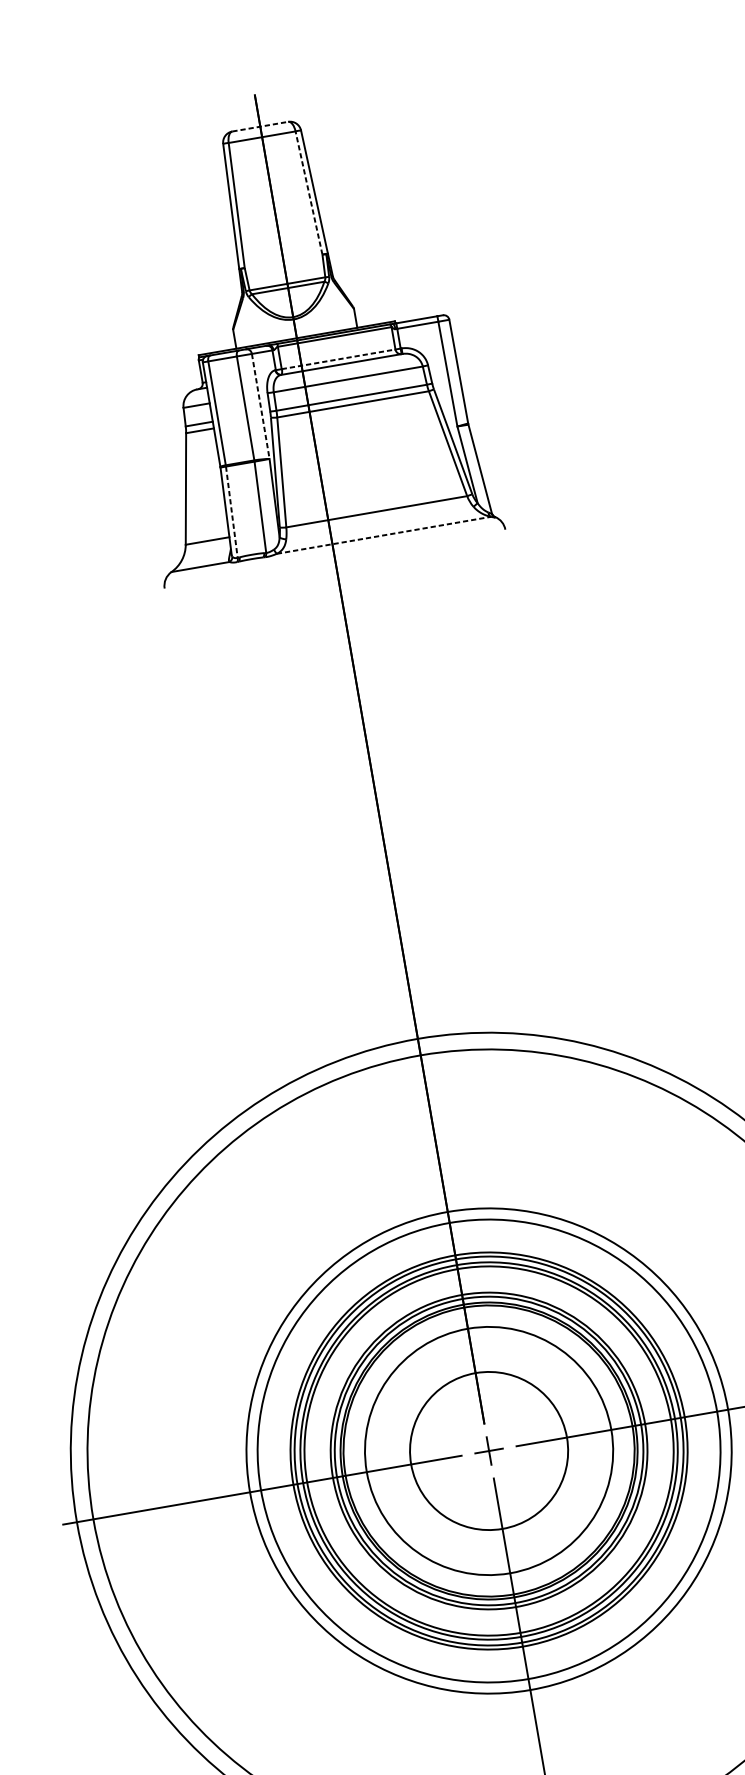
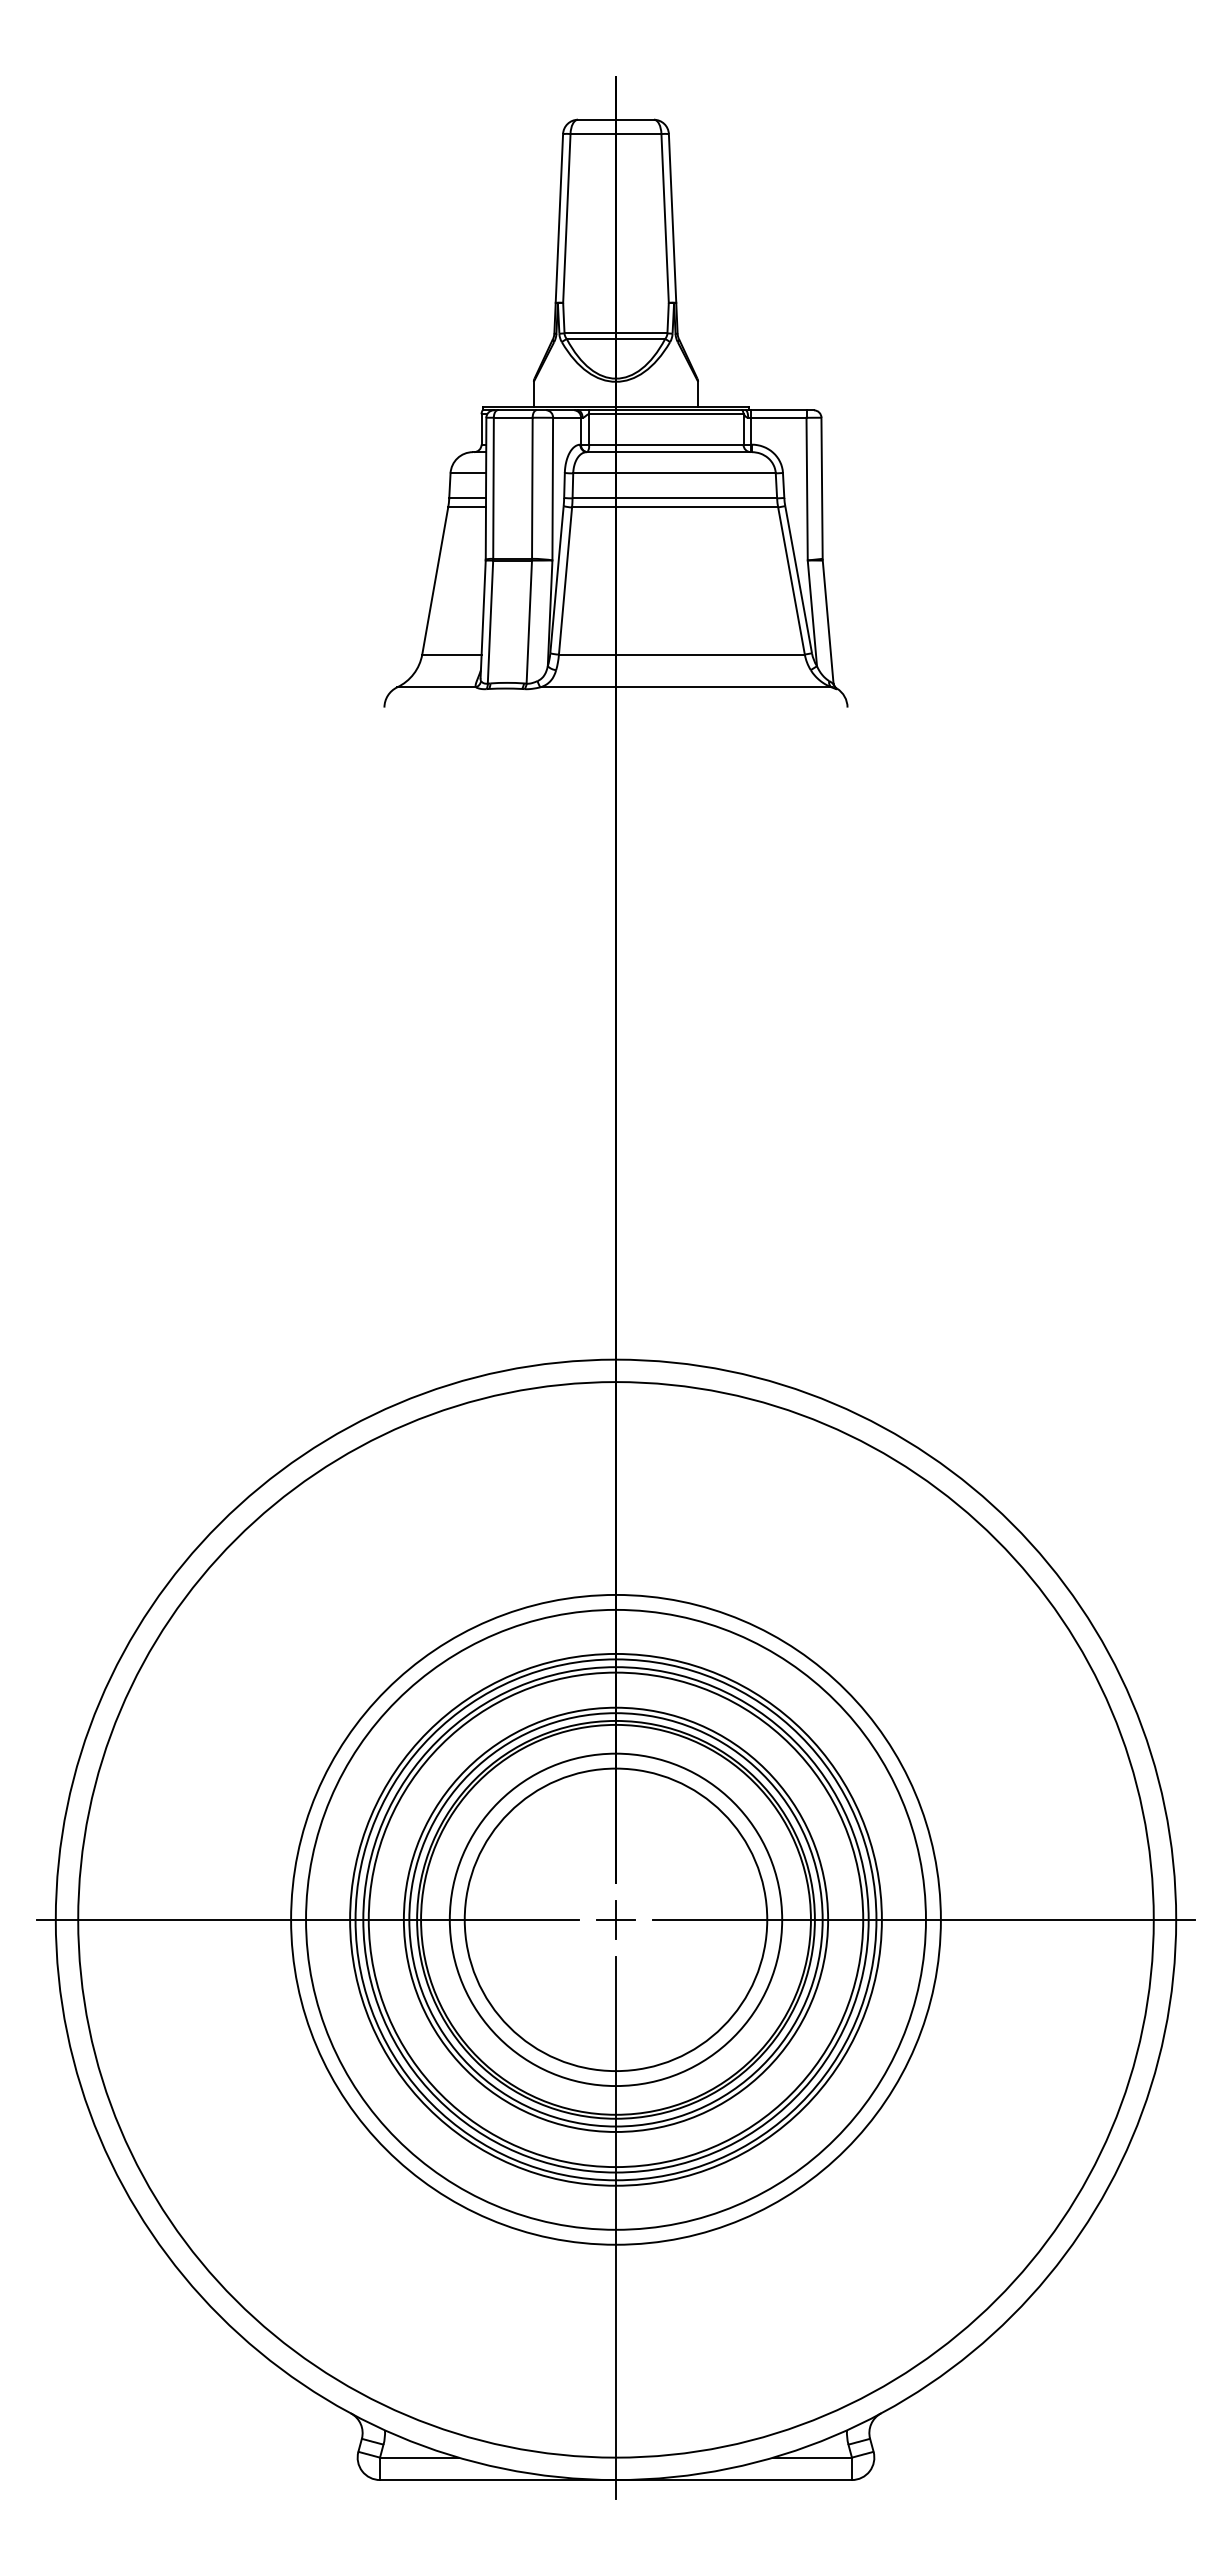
line: (259, 126) -> (615, 119), dashed -> solid
line: (309, 192) -> (665, 217), dashed -> solid
line: (338, 359) -> (666, 444), dashed -> solid
line: (260, 406) -> (552, 489), dashed -> solid
line: (231, 512) -> (490, 622), dashed -> solid
line: (383, 535) -> (685, 687), dashed -> solid
circle: (488, 1450) -> (615, 1919), size x1.43

